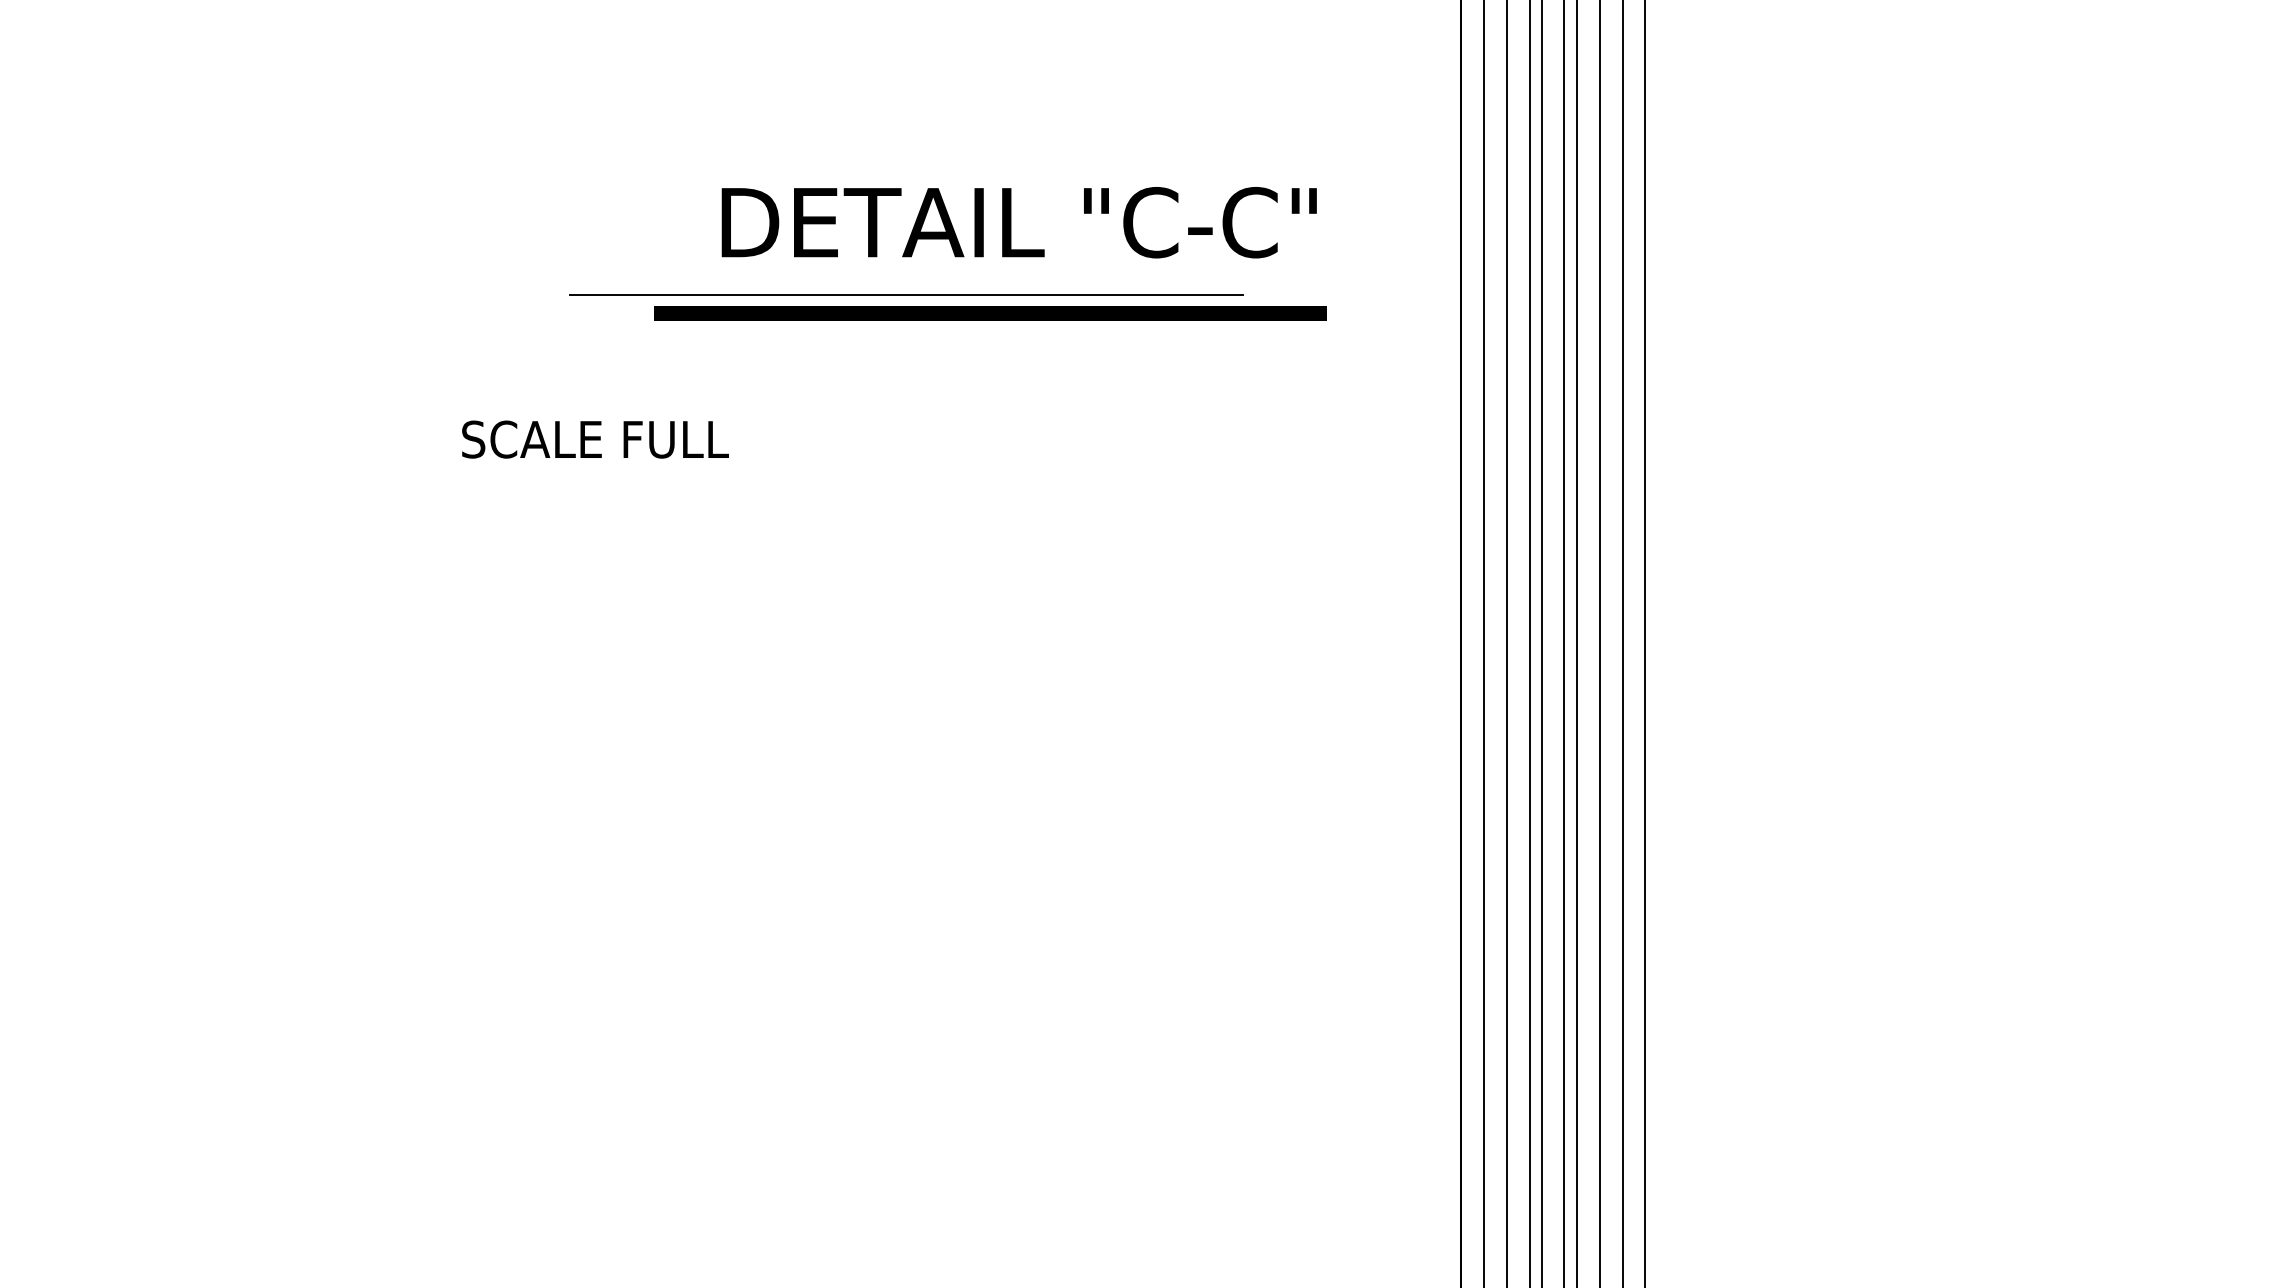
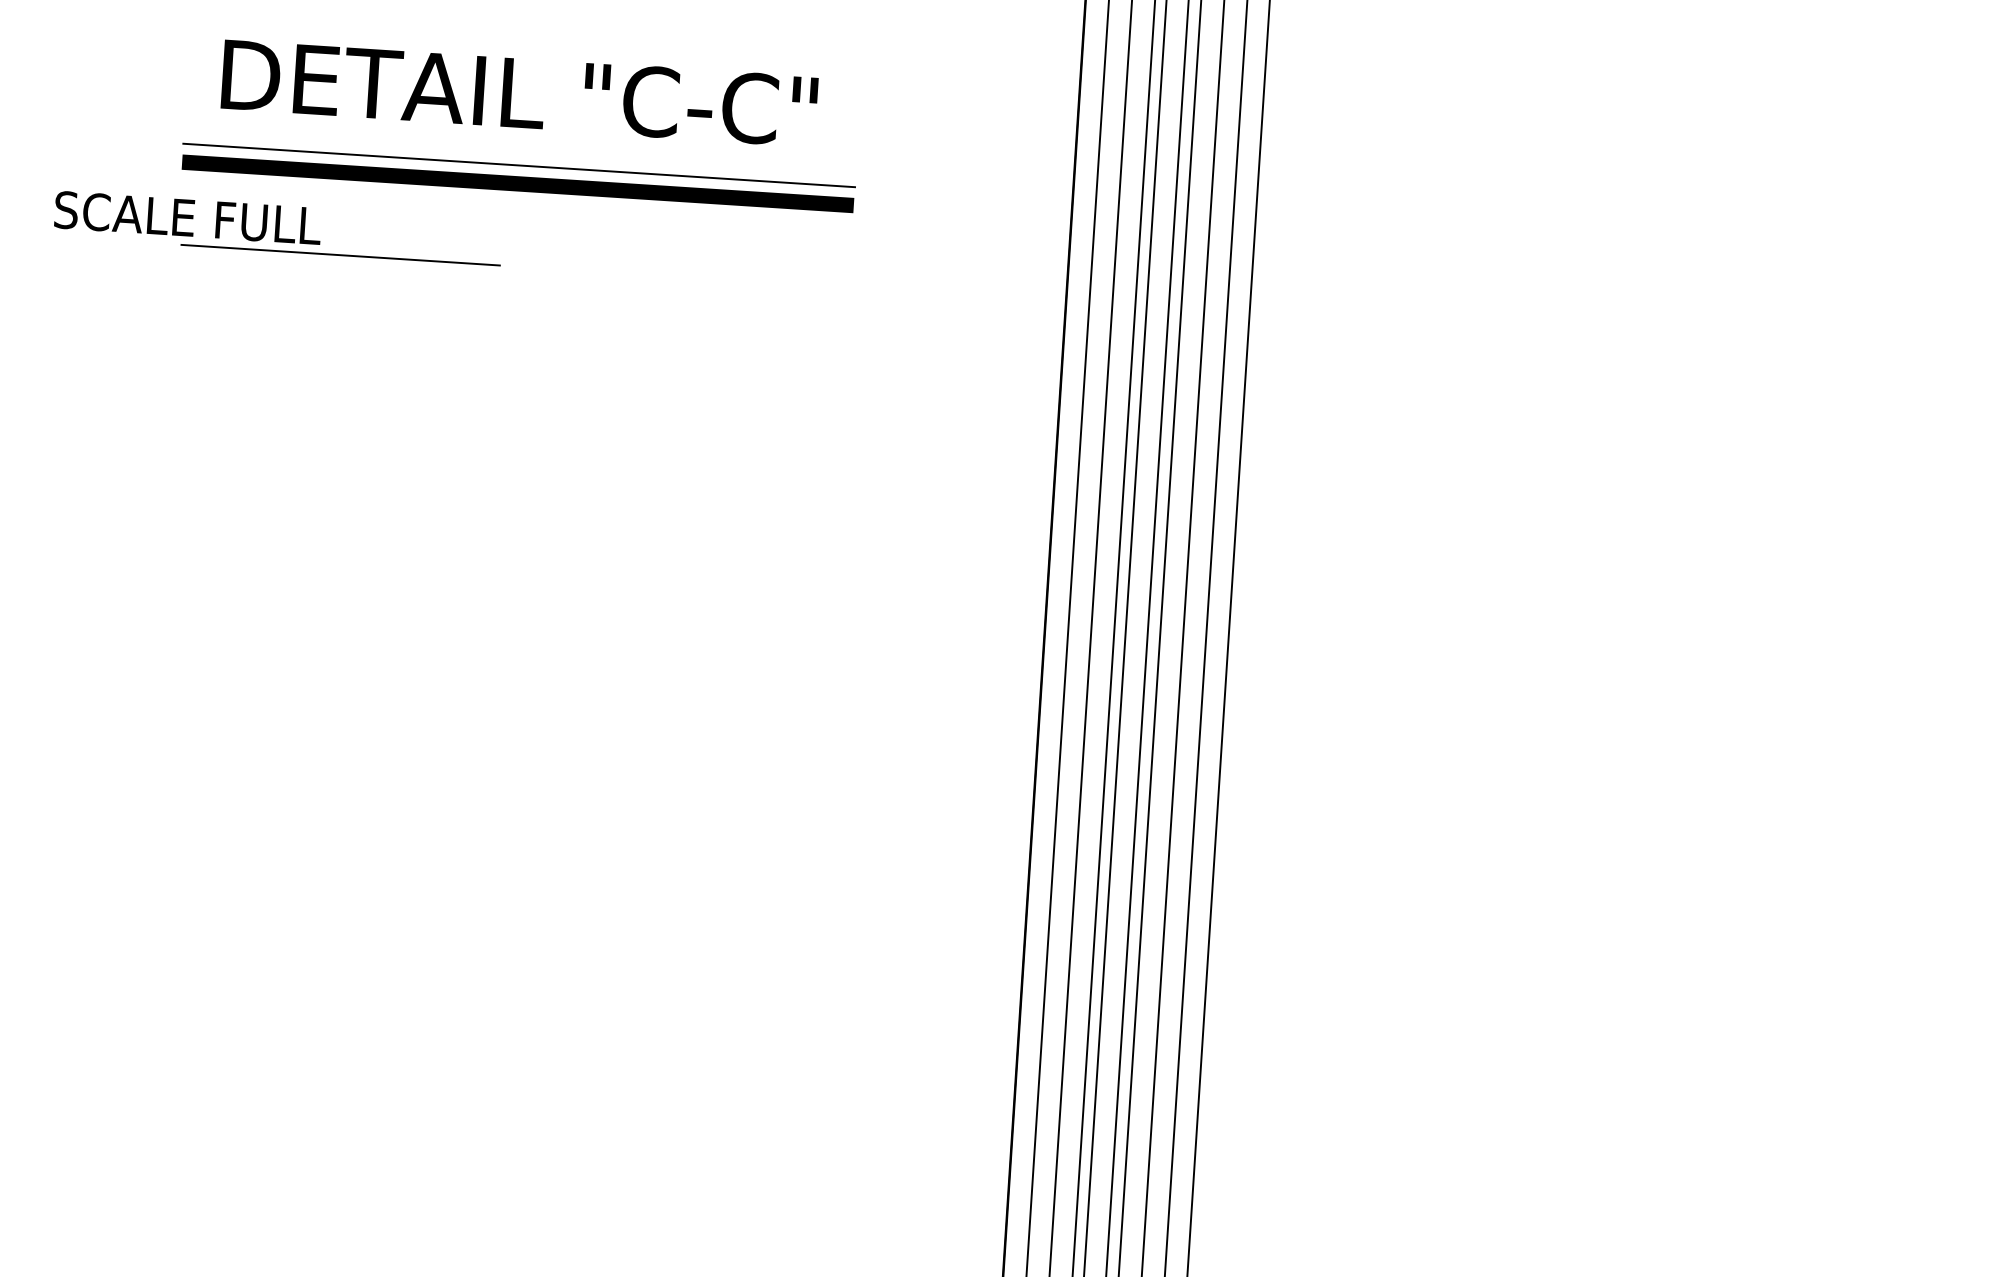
text: (1018, 222) -> (518, 93), moved
line: (990, 313) -> (517, 184), moved
line: (733, 395) -> (340, 254), added
text: (595, 439) -> (188, 217), moved

